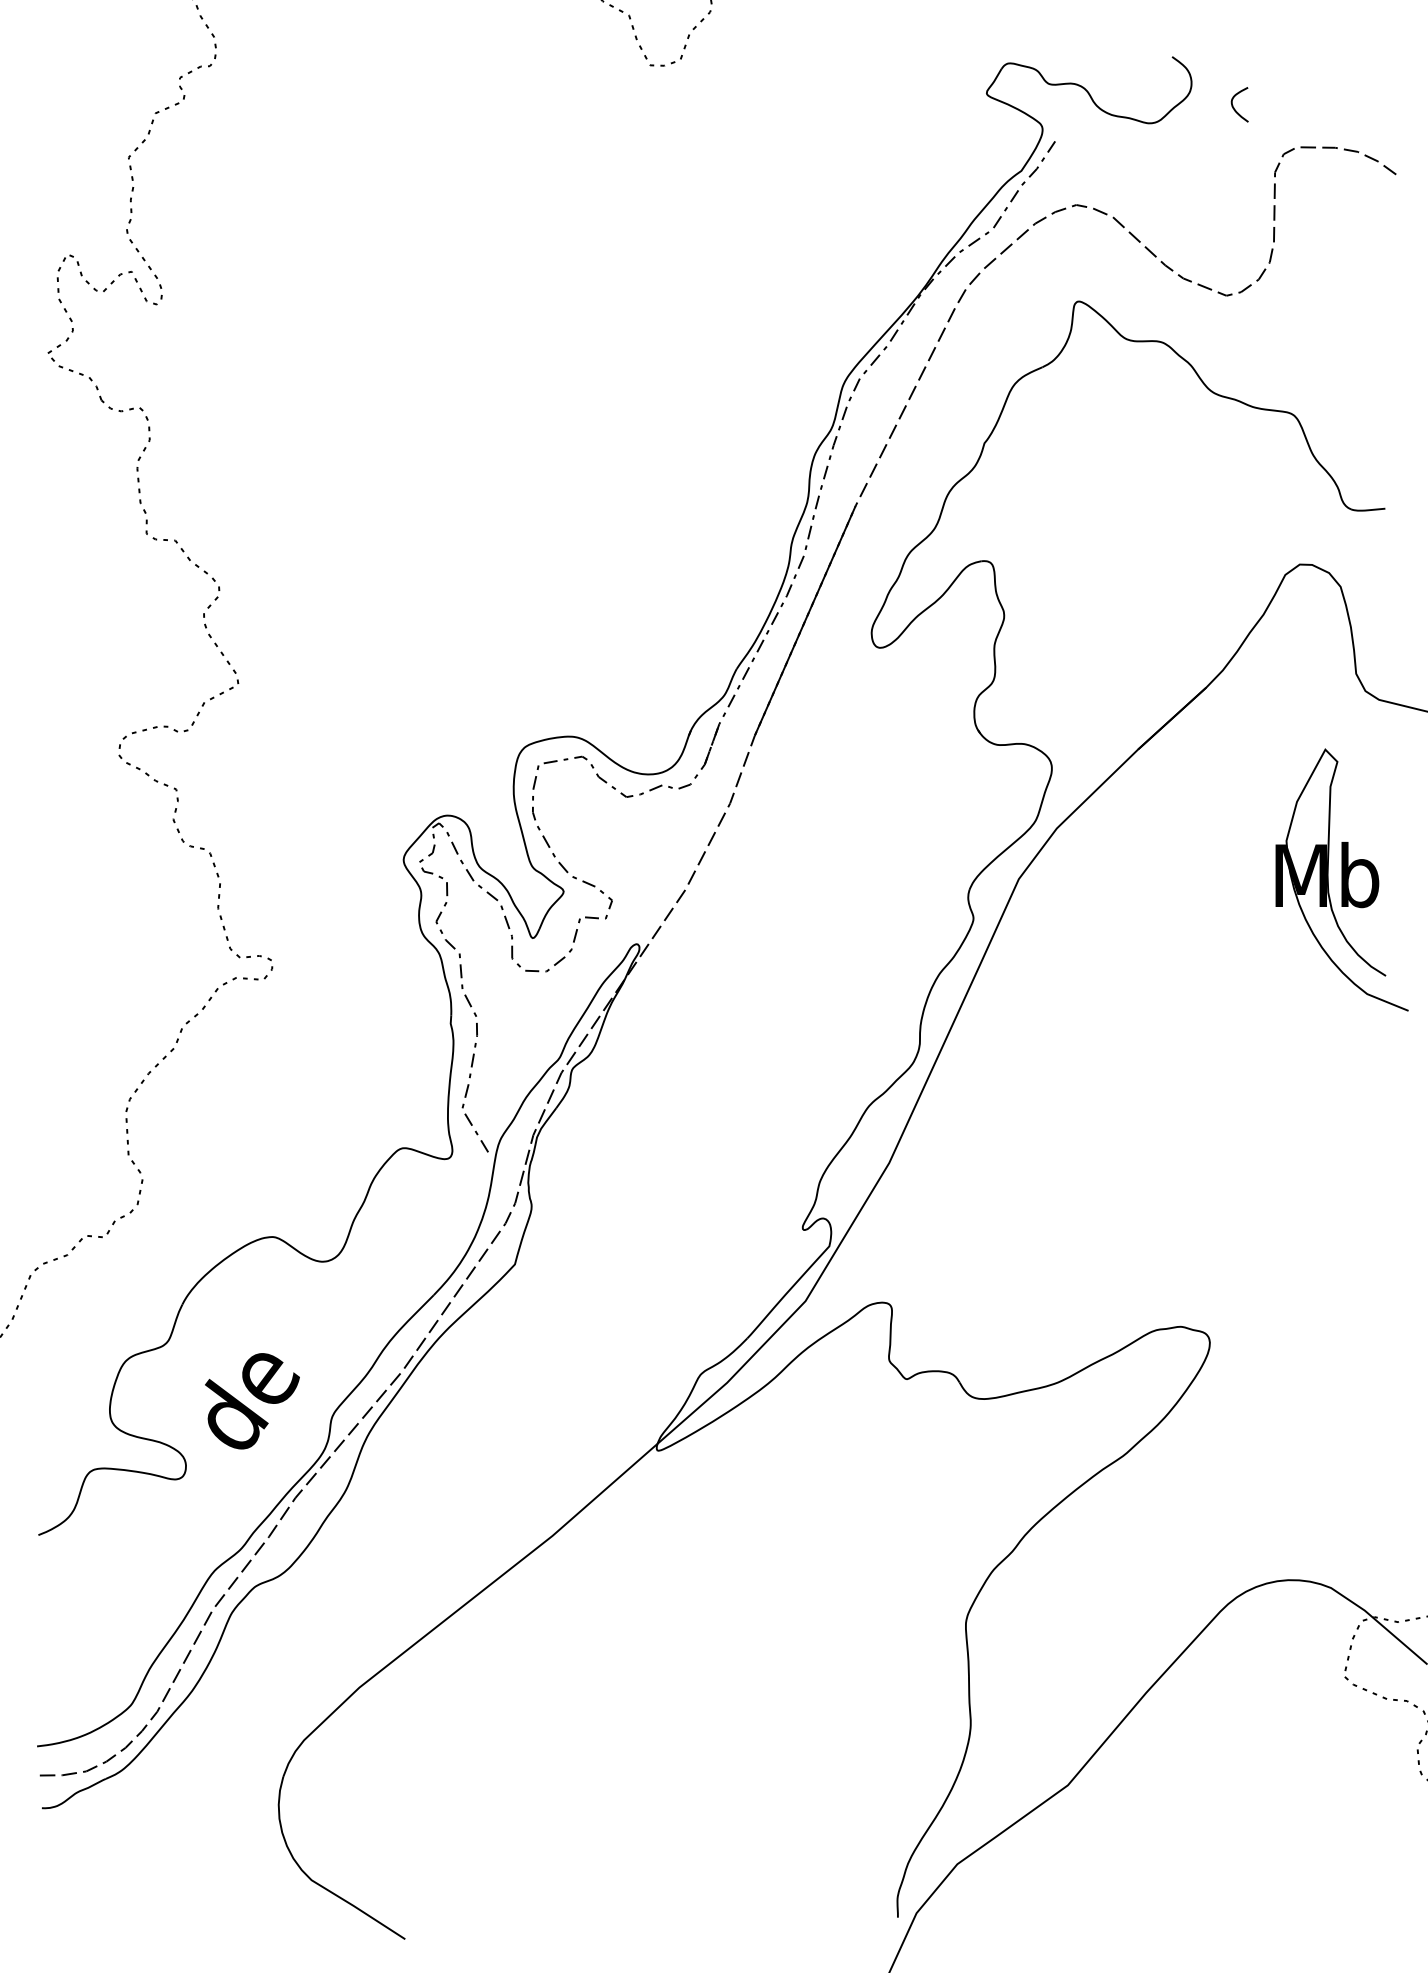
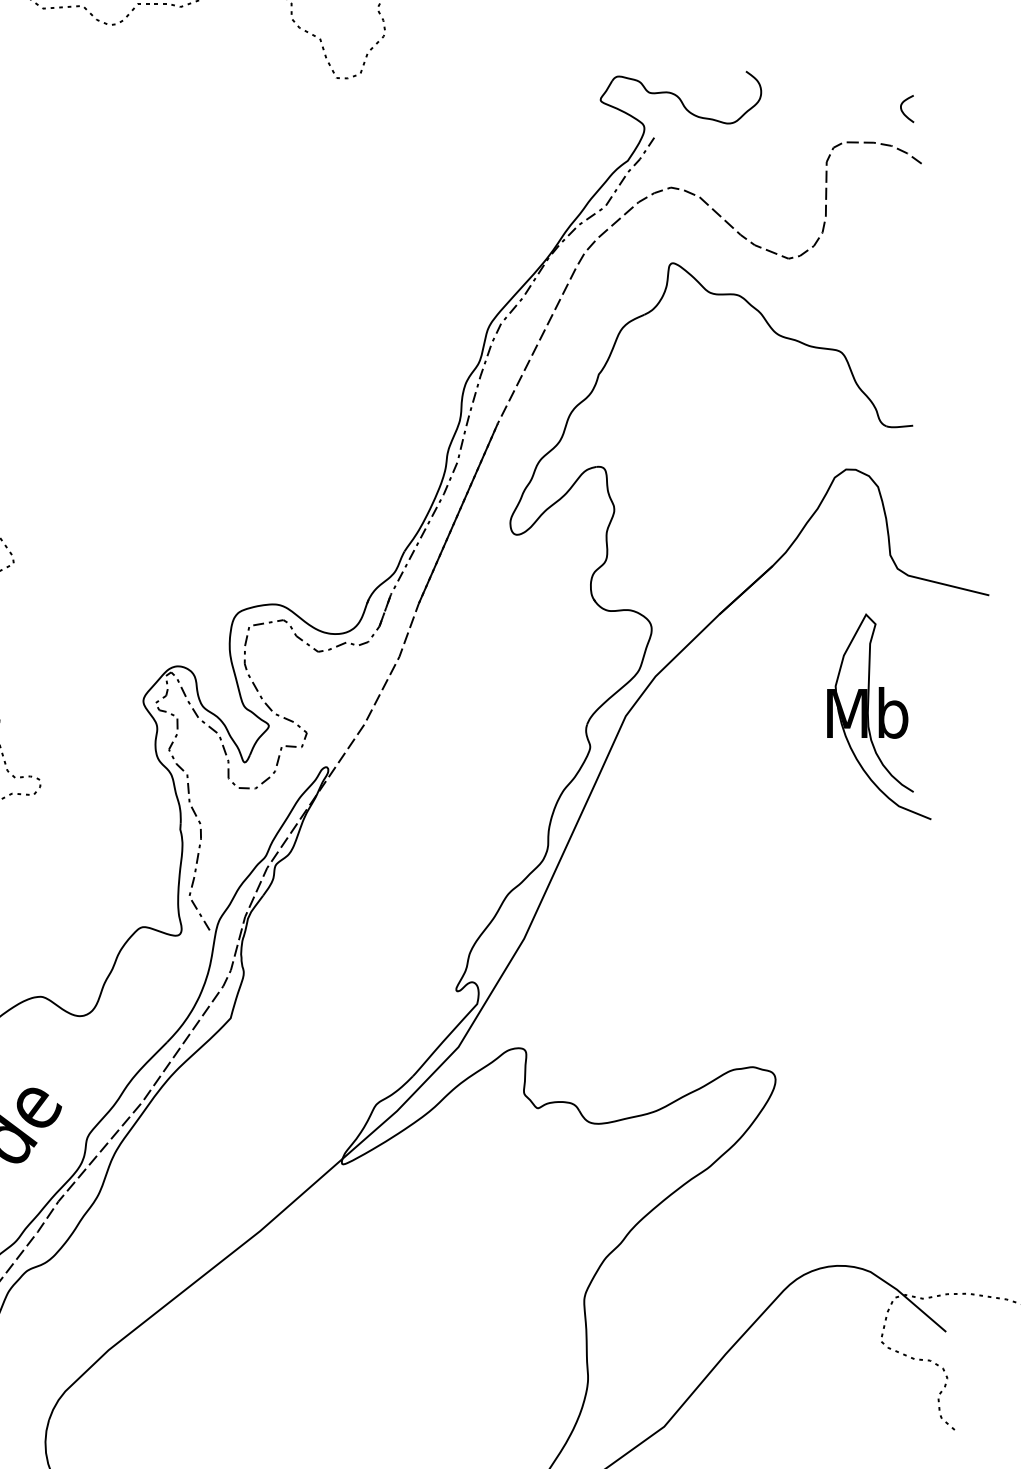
curve: (1234, 107) -> (903, 111), moved

